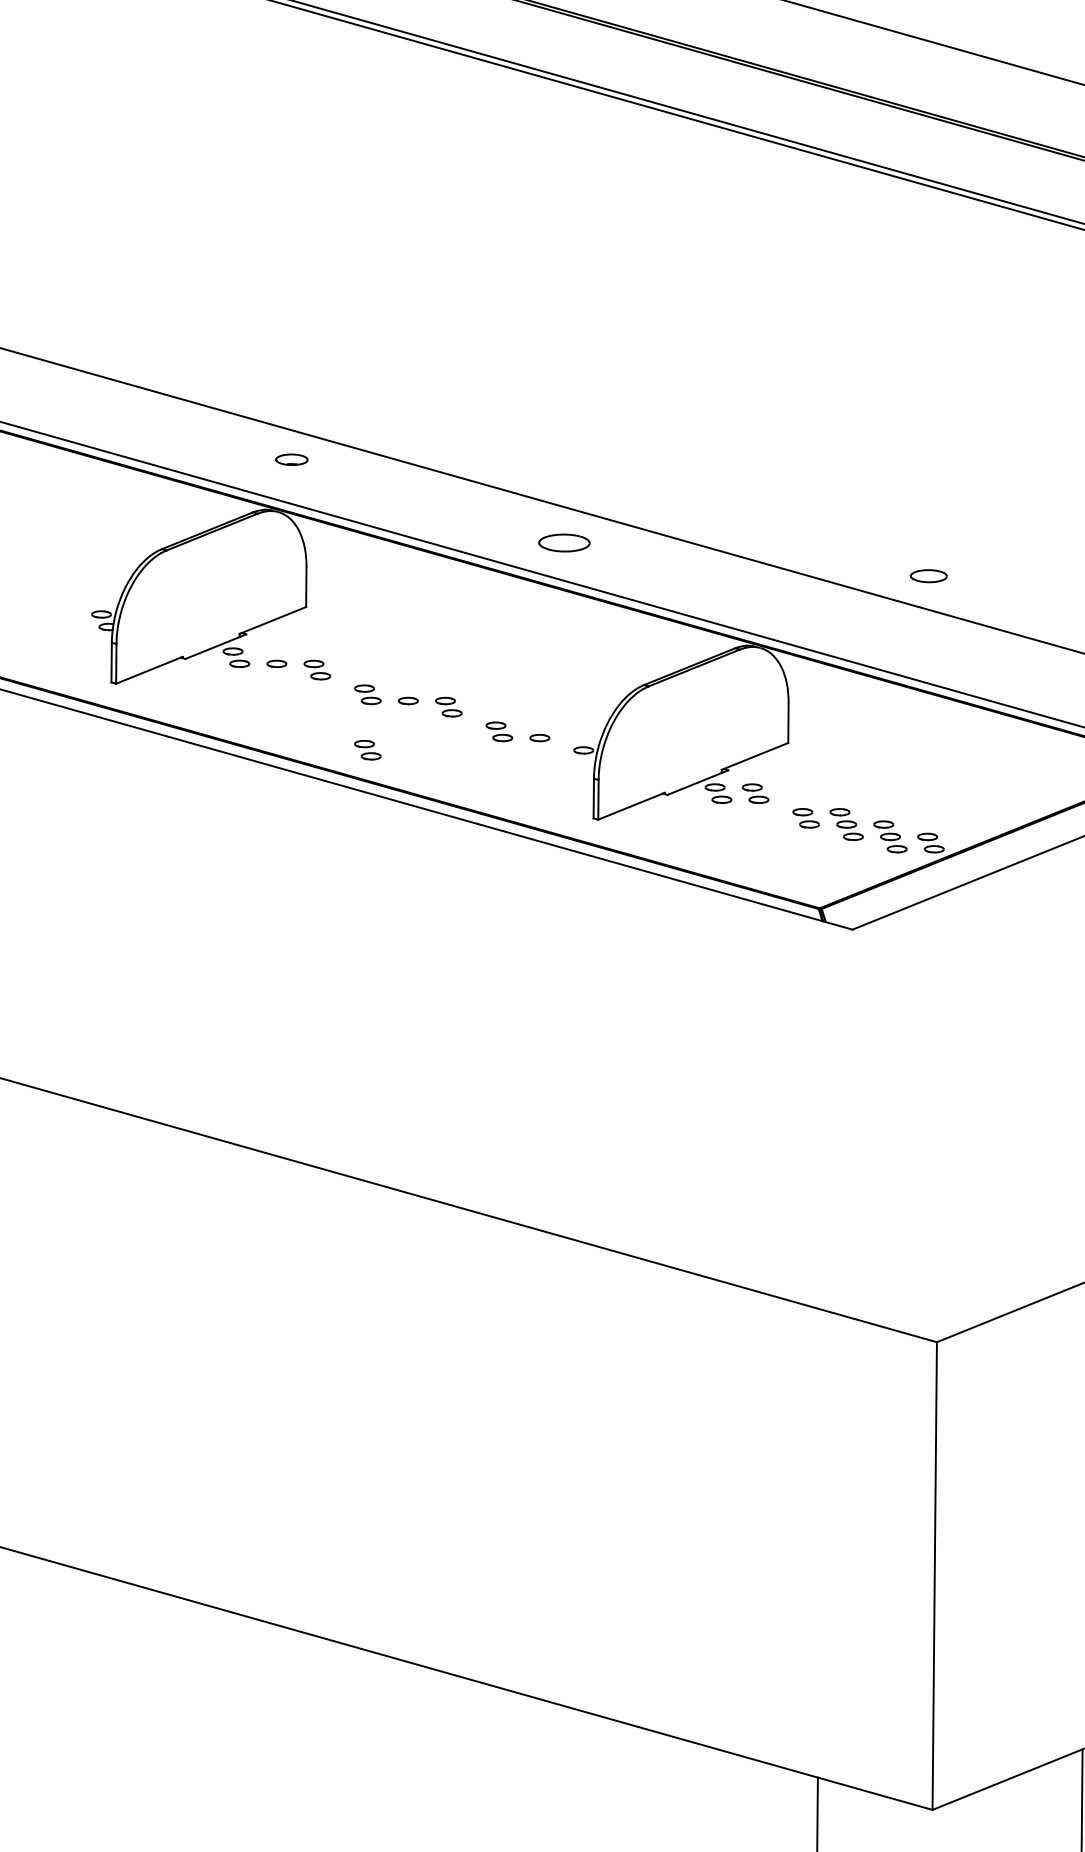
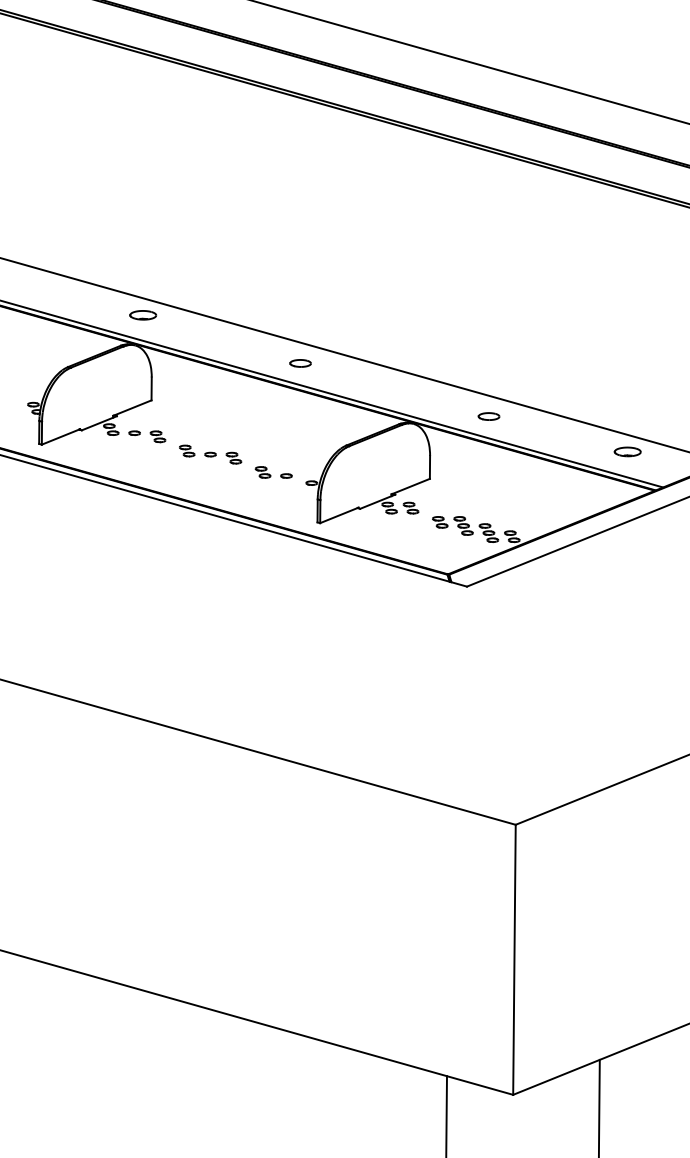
part: (292, 460) -> (143, 315), size x1.43
part: (564, 543) -> (300, 363), size x0.71
part: (927, 576) -> (488, 416), moved
part: (368, 749) -> (187, 482), removed

